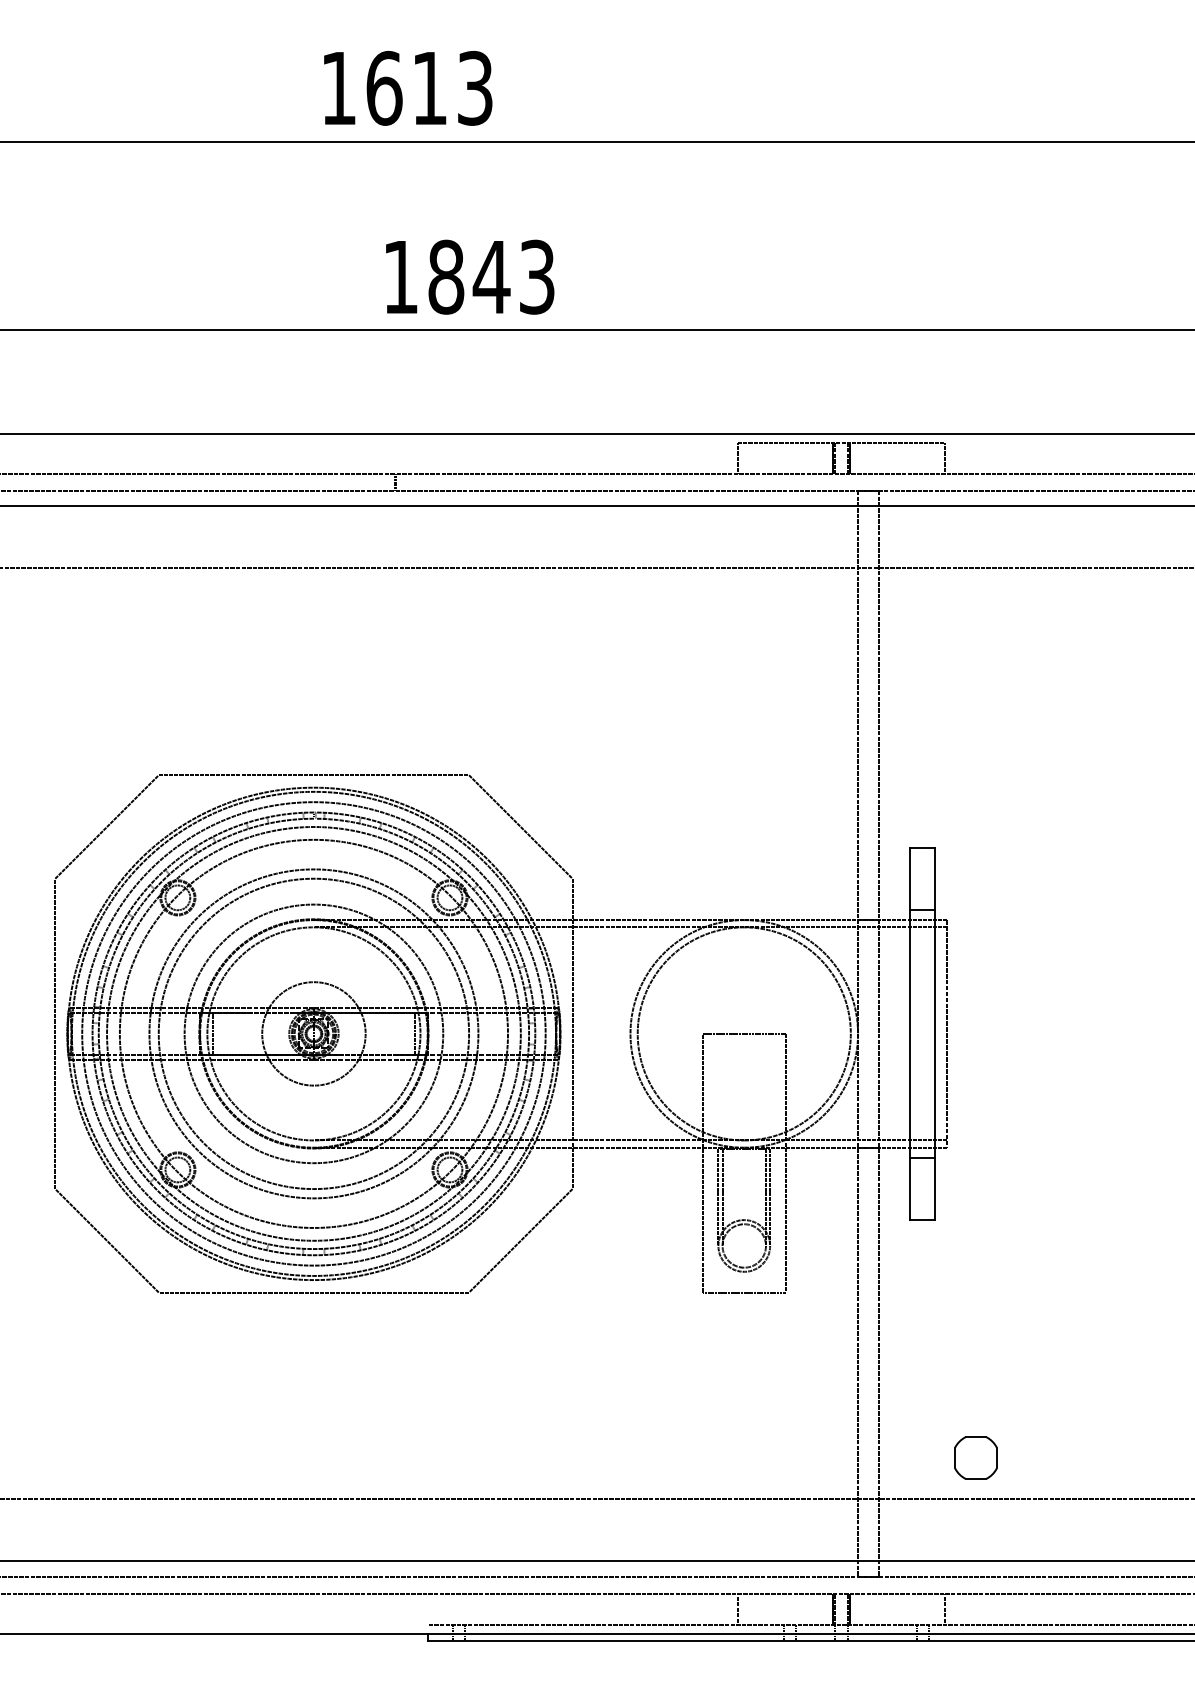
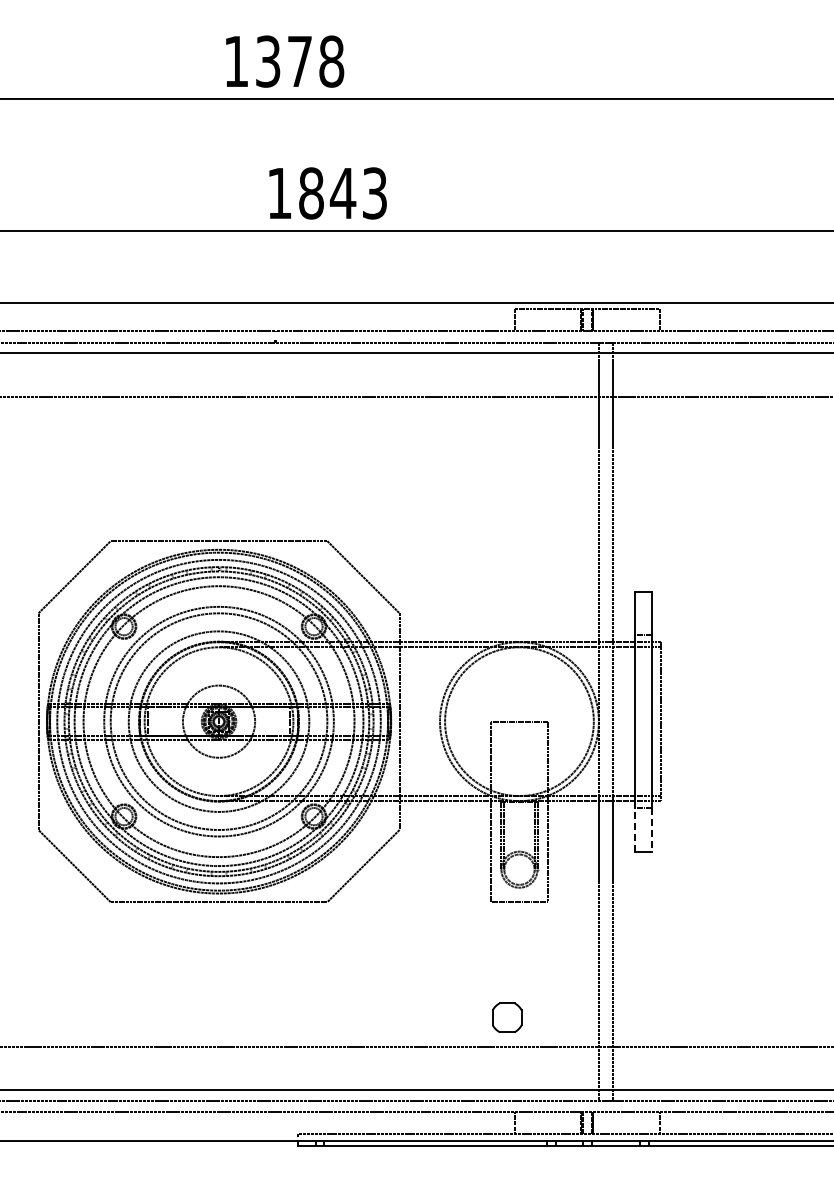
text: (430, 88) -> (300, 61), 1613 -> 1378
line: (910, 1188) -> (635, 829), solid -> dashed
line: (934, 1188) -> (652, 829), solid -> dashed
part: (976, 1457) -> (507, 1017), moved

